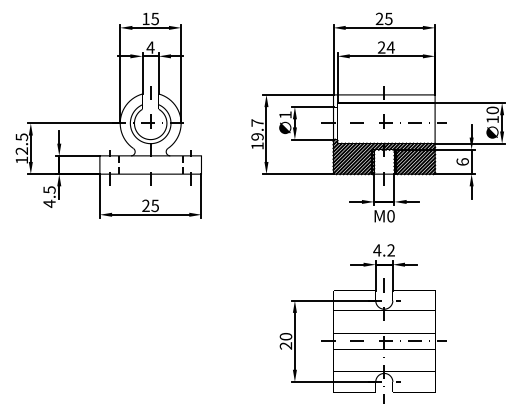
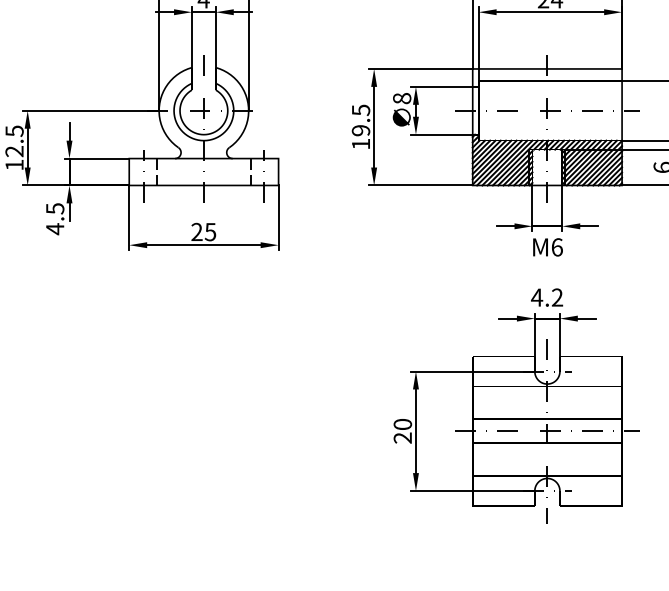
text: (285, 114) -> (402, 97), 1 -> 8
text: (257, 122) -> (360, 109), 19.7 -> 19.5
text: (390, 216) -> (556, 247), M0 -> M6

